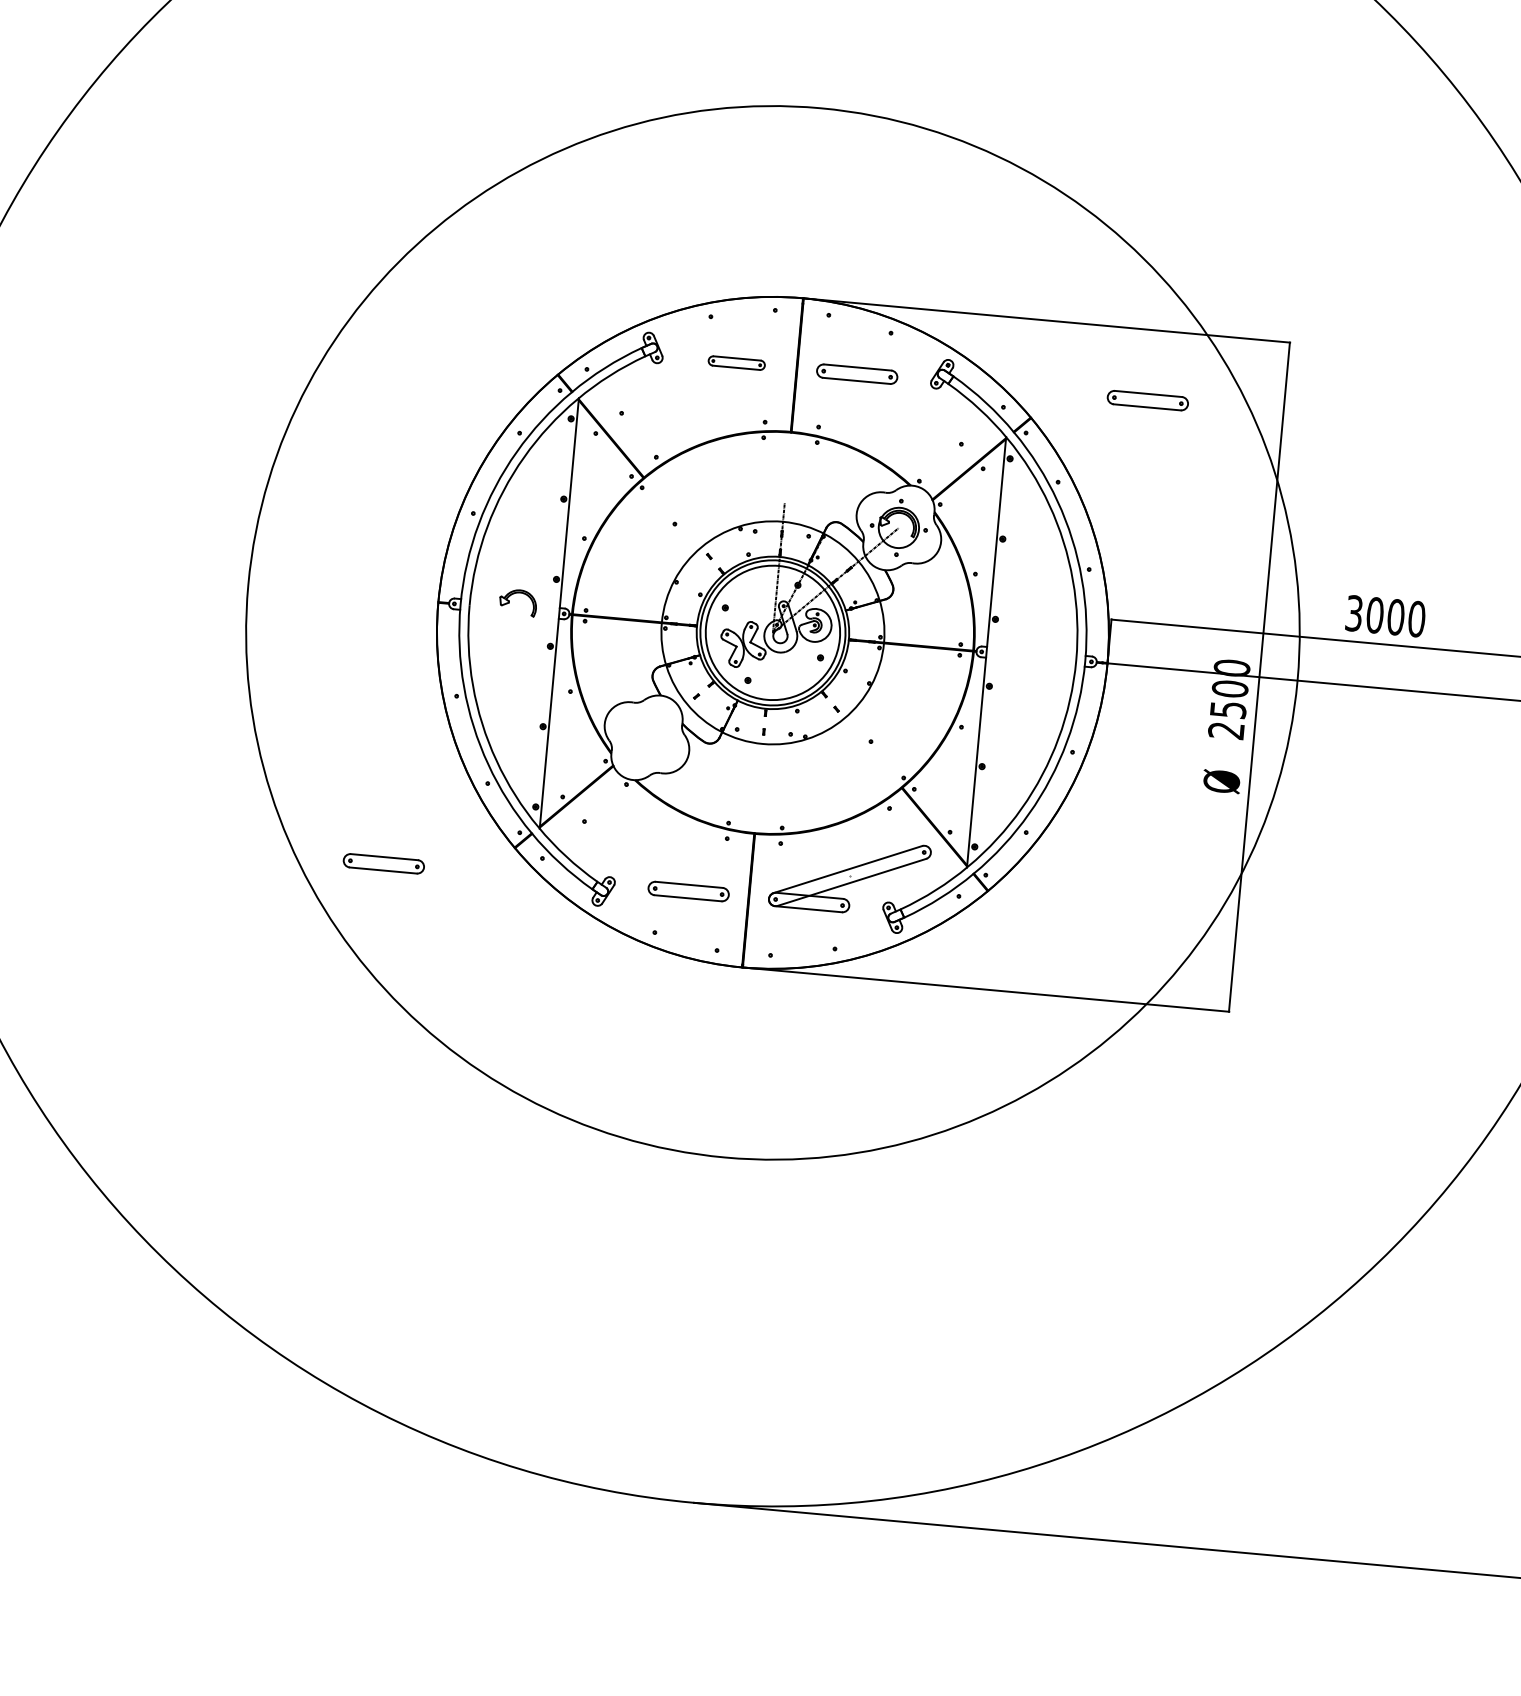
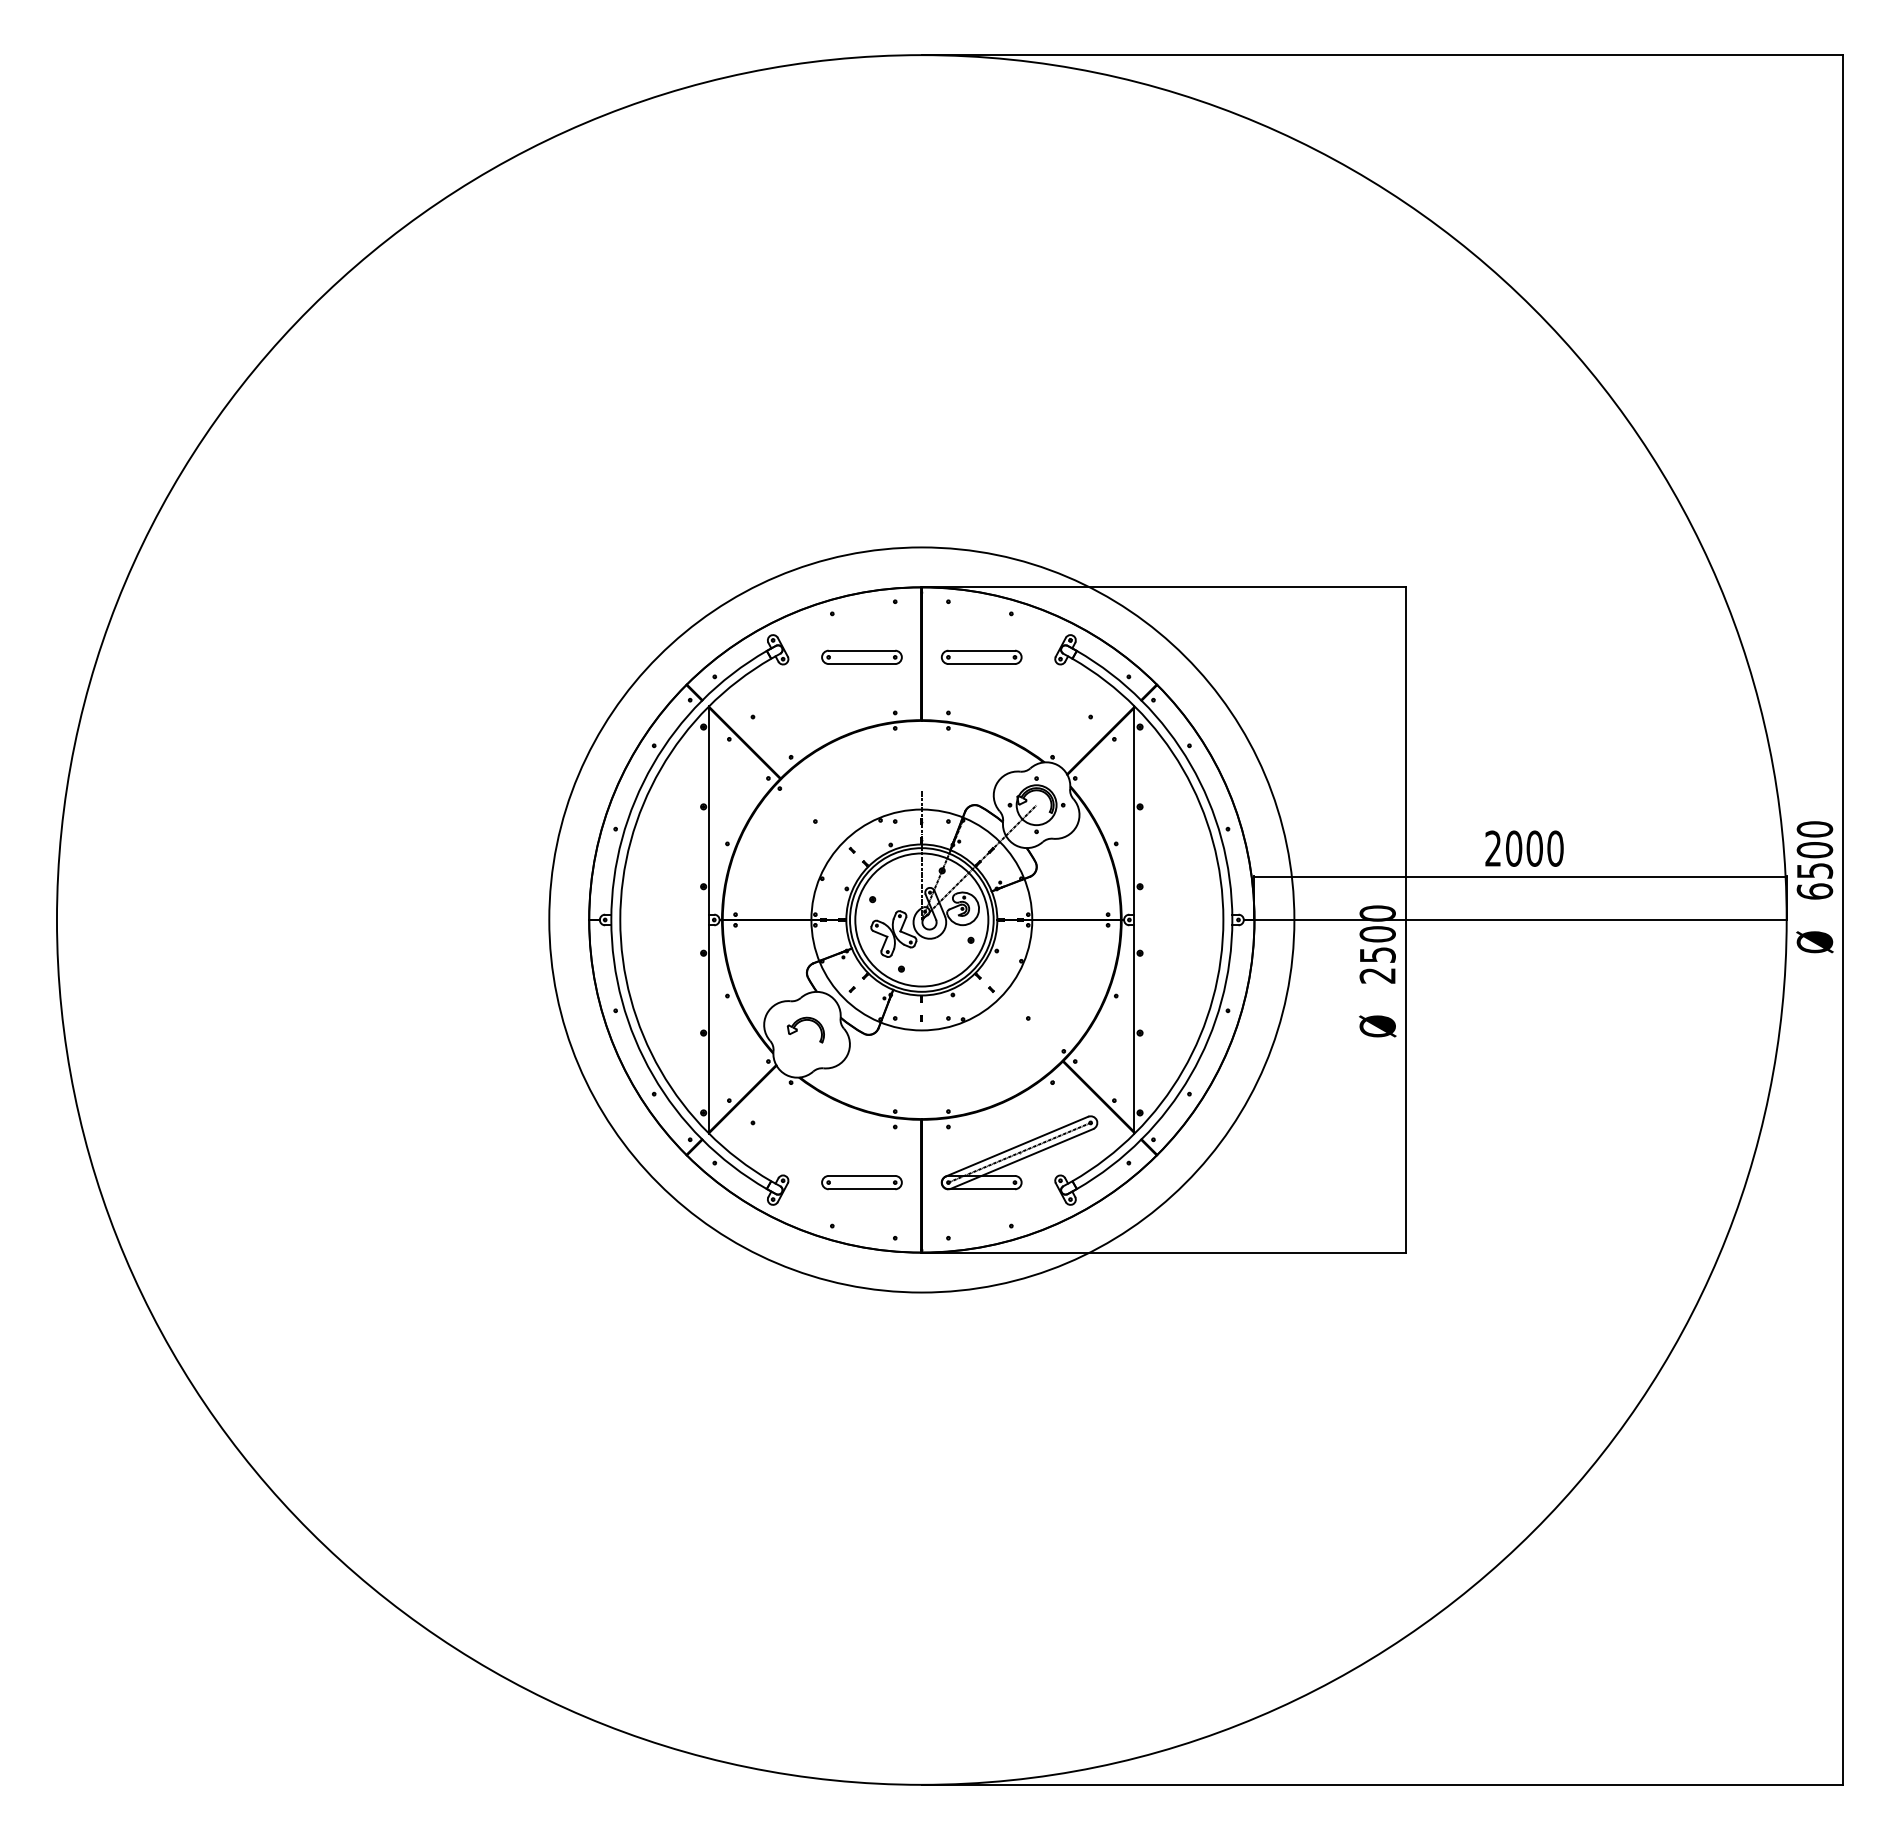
part: (736, 362) -> (861, 656), size x1.43
part: (1147, 399) -> (1270, 656), removed
part: (509, 601) -> (797, 1029), moved
text: (1354, 613) -> (1493, 848), 3000 -> 2000
circle: (772, 632) -> (921, 919), size x0.71
part: (383, 863) -> (558, 1182), removed
line: (849, 875) -> (1019, 1152), added

